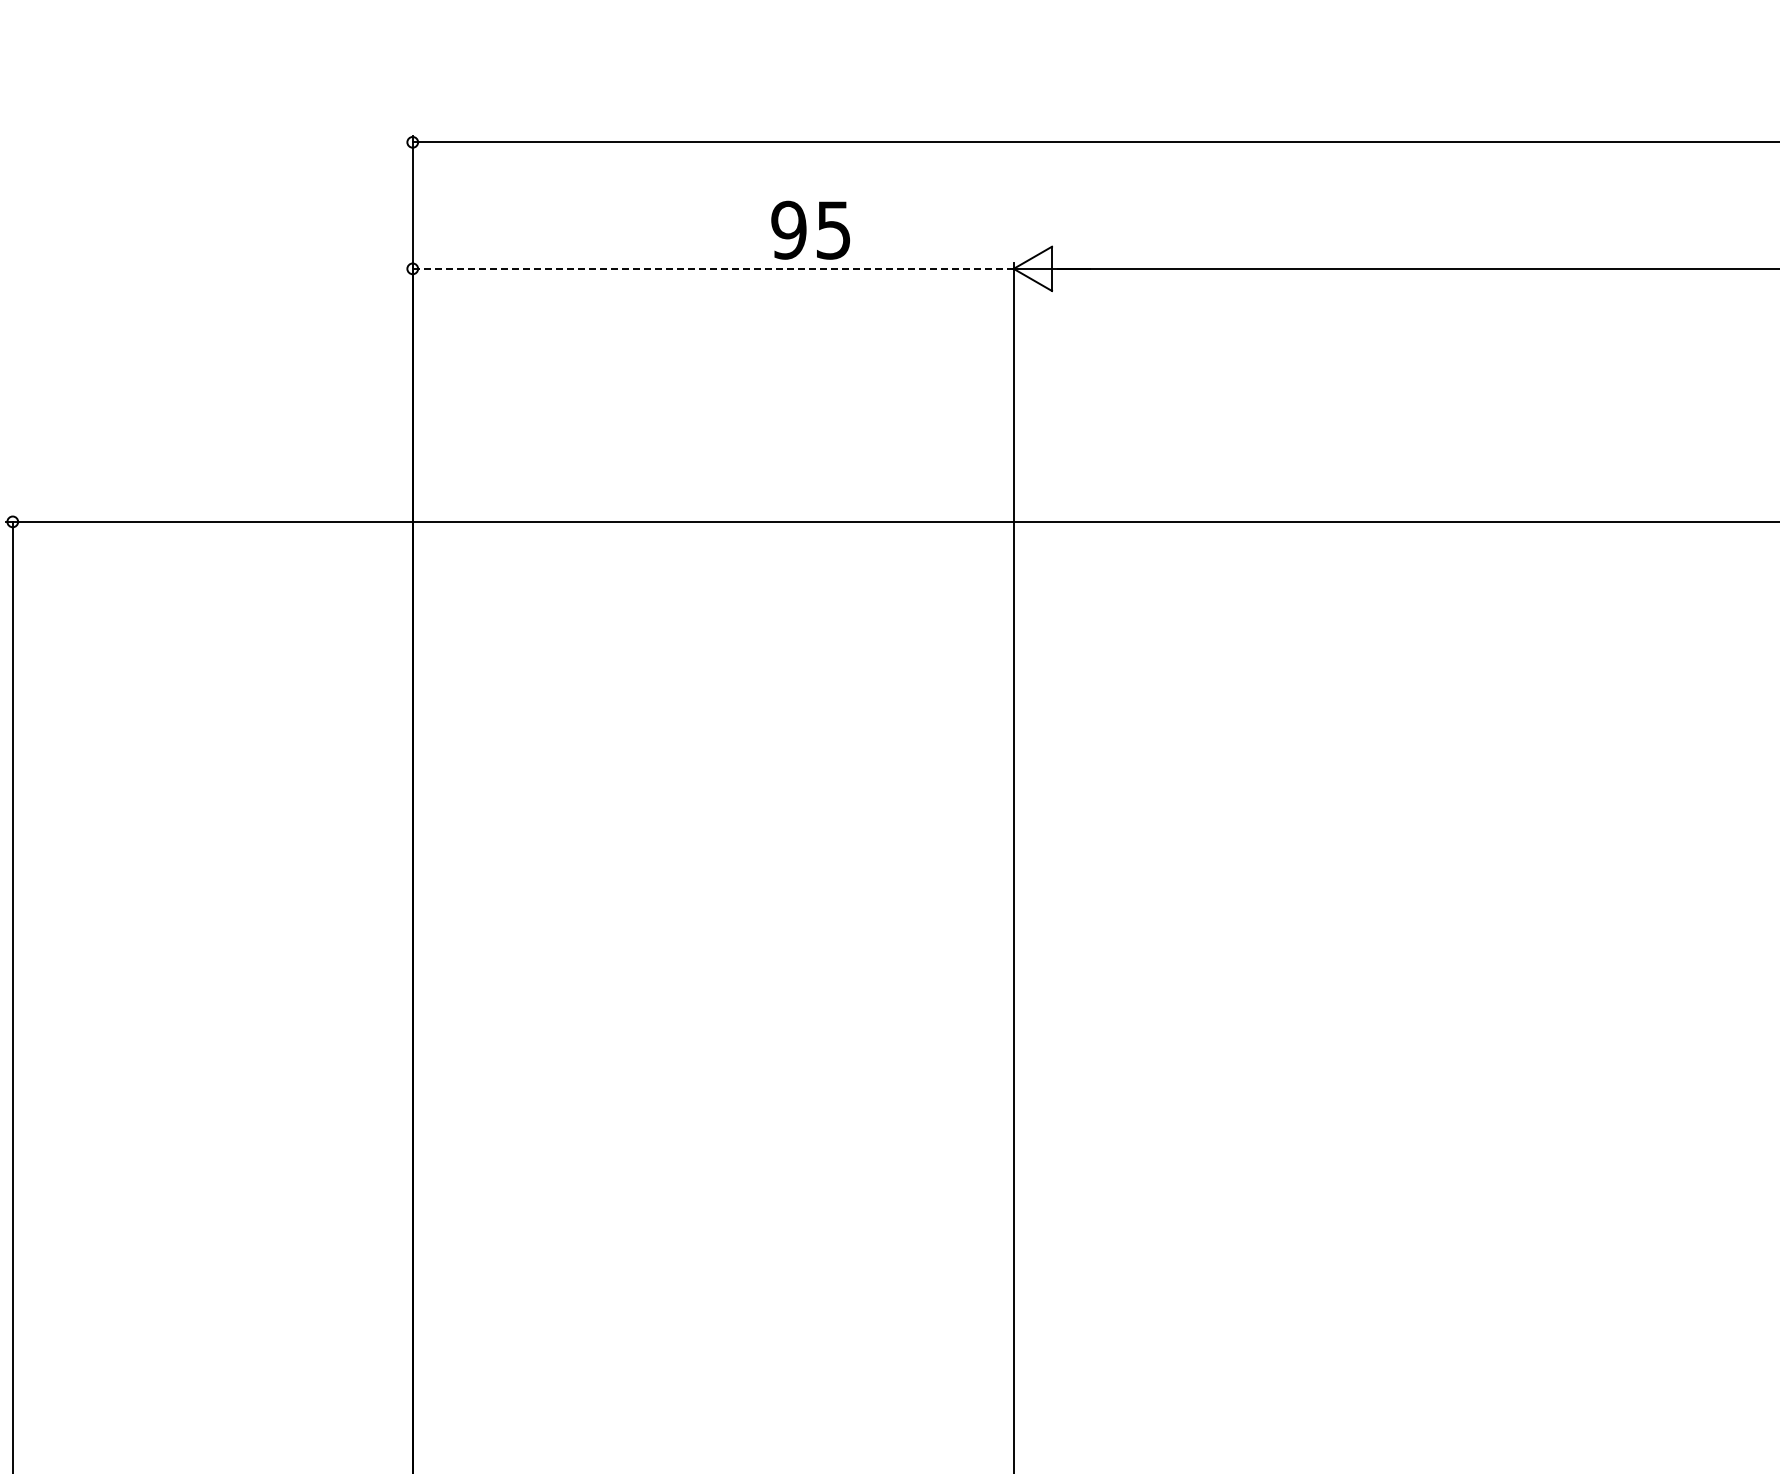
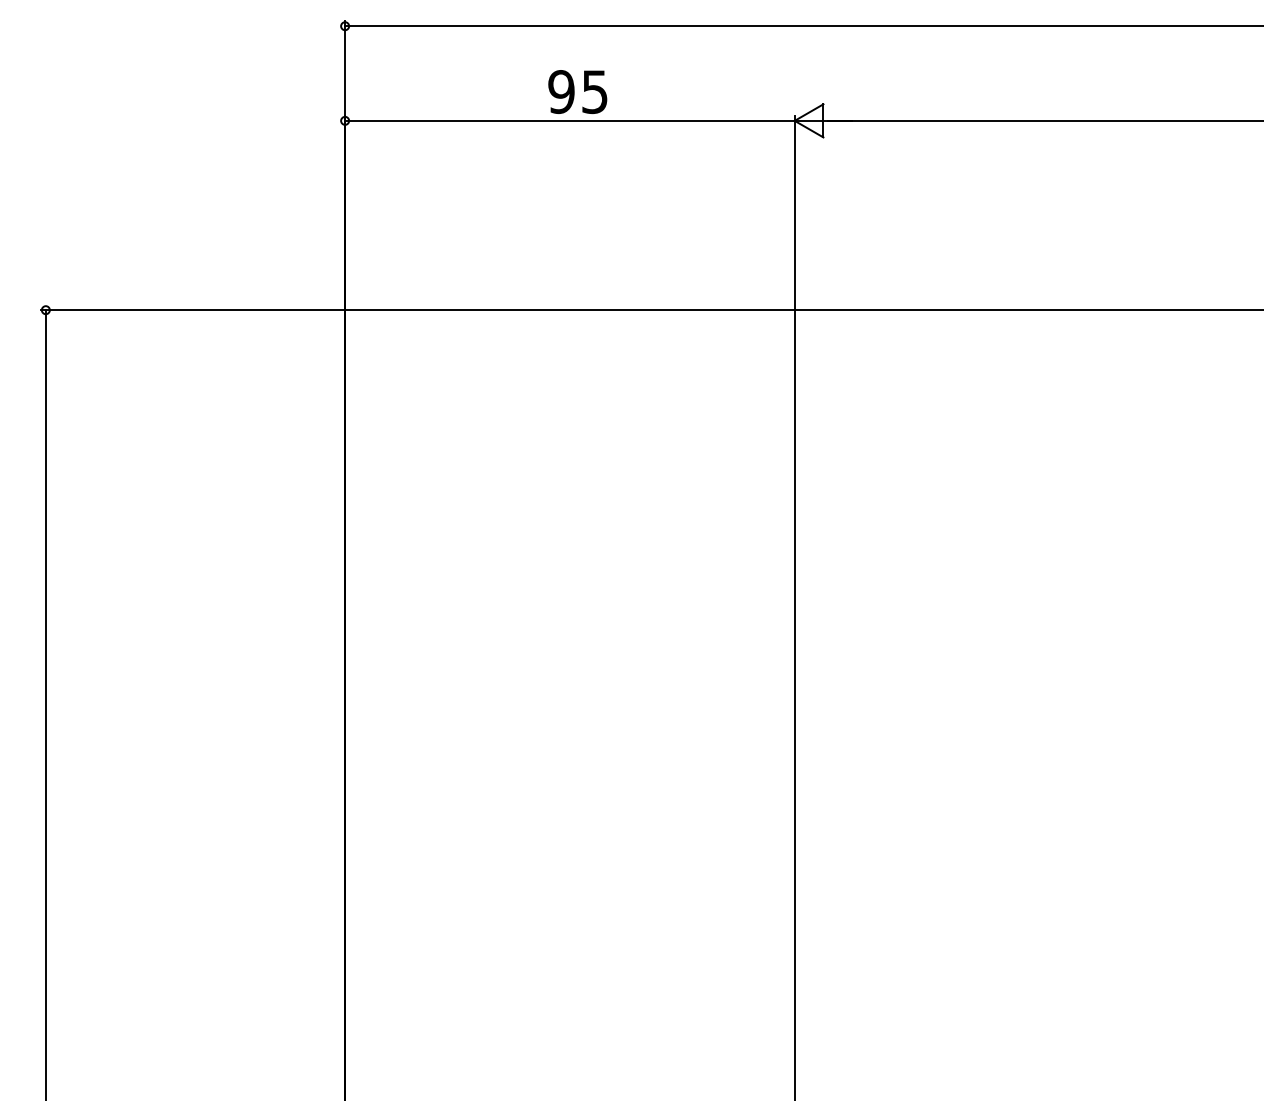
text: (810, 229) -> (577, 91), moved
line: (713, 268) -> (570, 120), dashed -> solid

